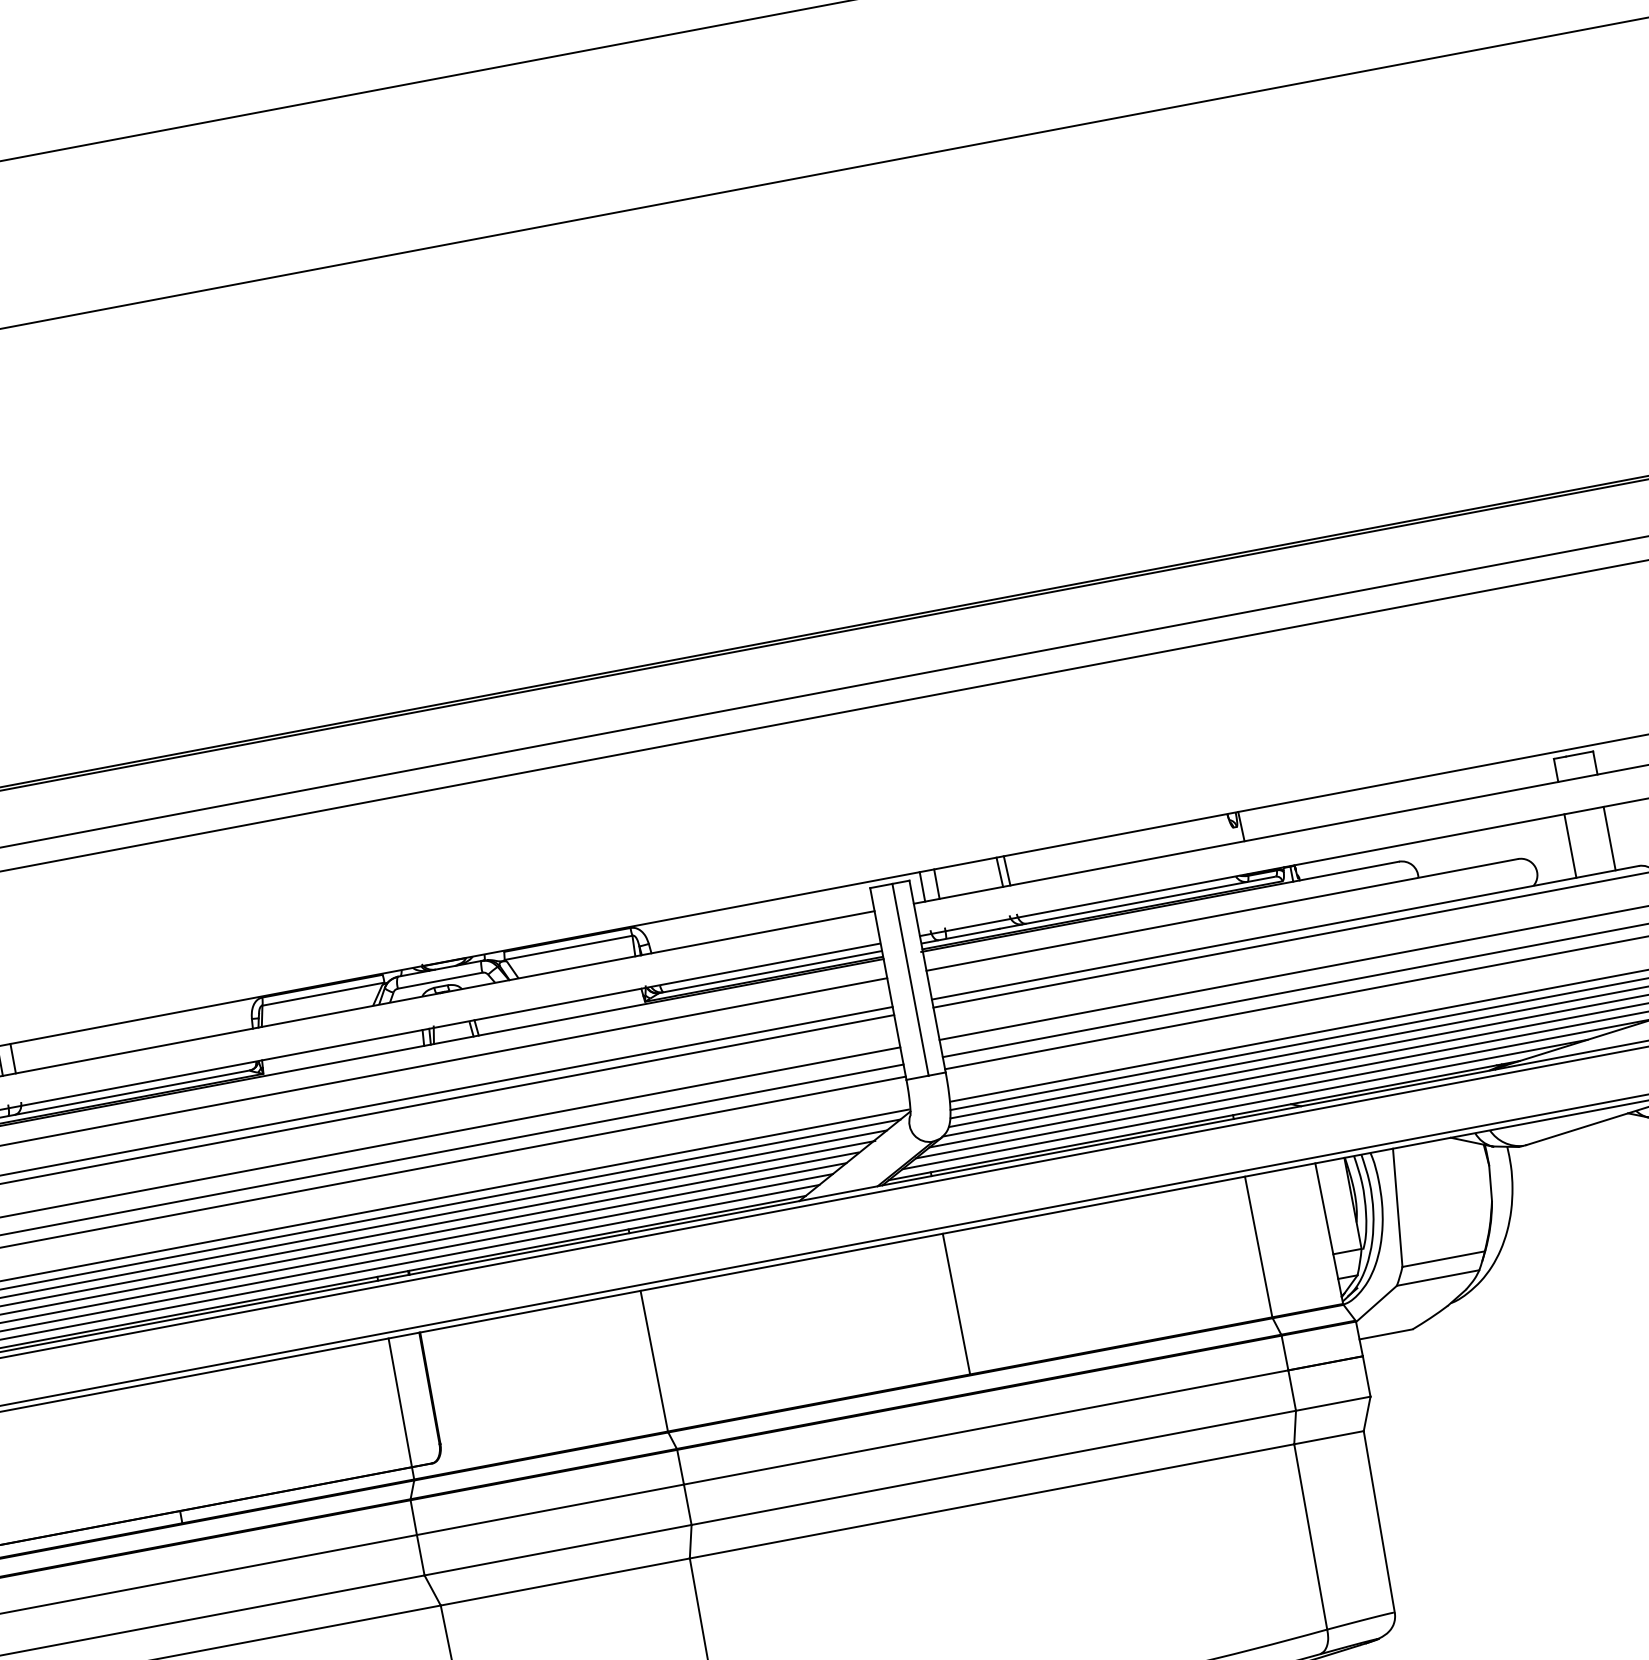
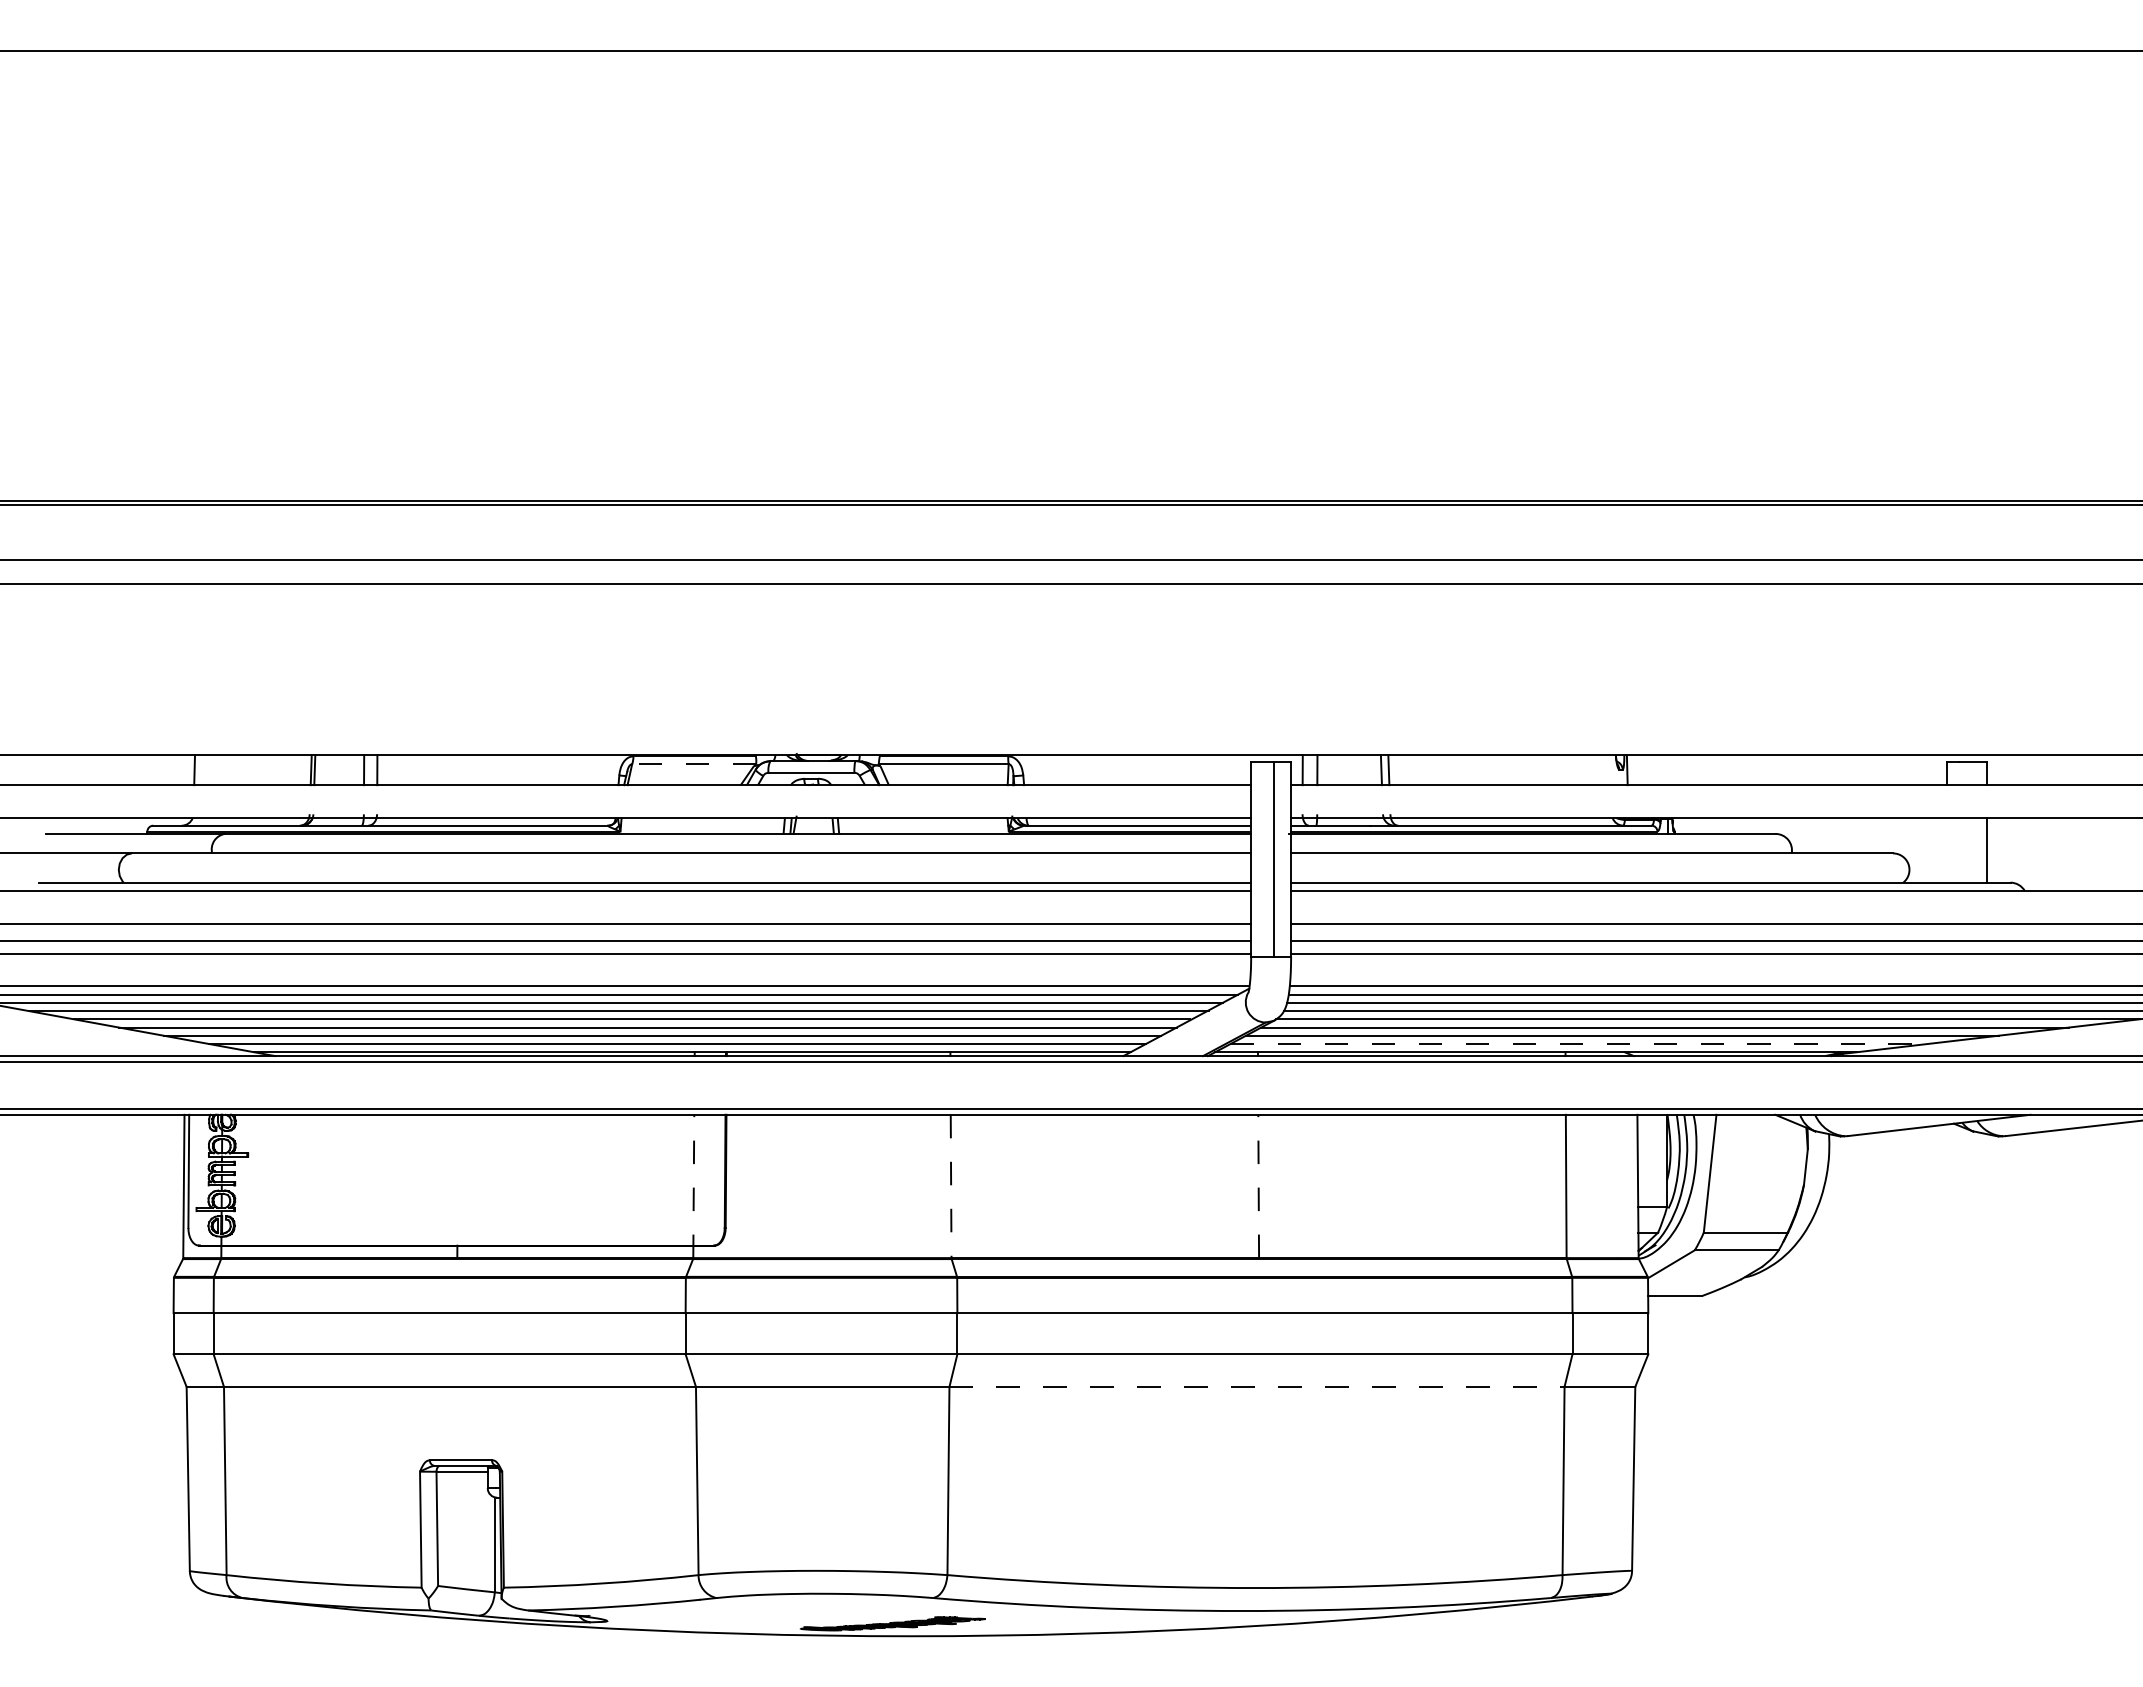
line: (1569, 846) -> (1946, 850), removed
line: (322, 994) -> (693, 764), solid -> dashed
line: (1245, 1104) -> (1579, 1043), solid -> dashed
line: (956, 1304) -> (1258, 1186), solid -> dashed
line: (654, 1361) -> (951, 1186), solid -> dashed
line: (401, 1409) -> (693, 1186), solid -> dashed
line: (992, 1500) -> (1257, 1386), solid -> dashed

